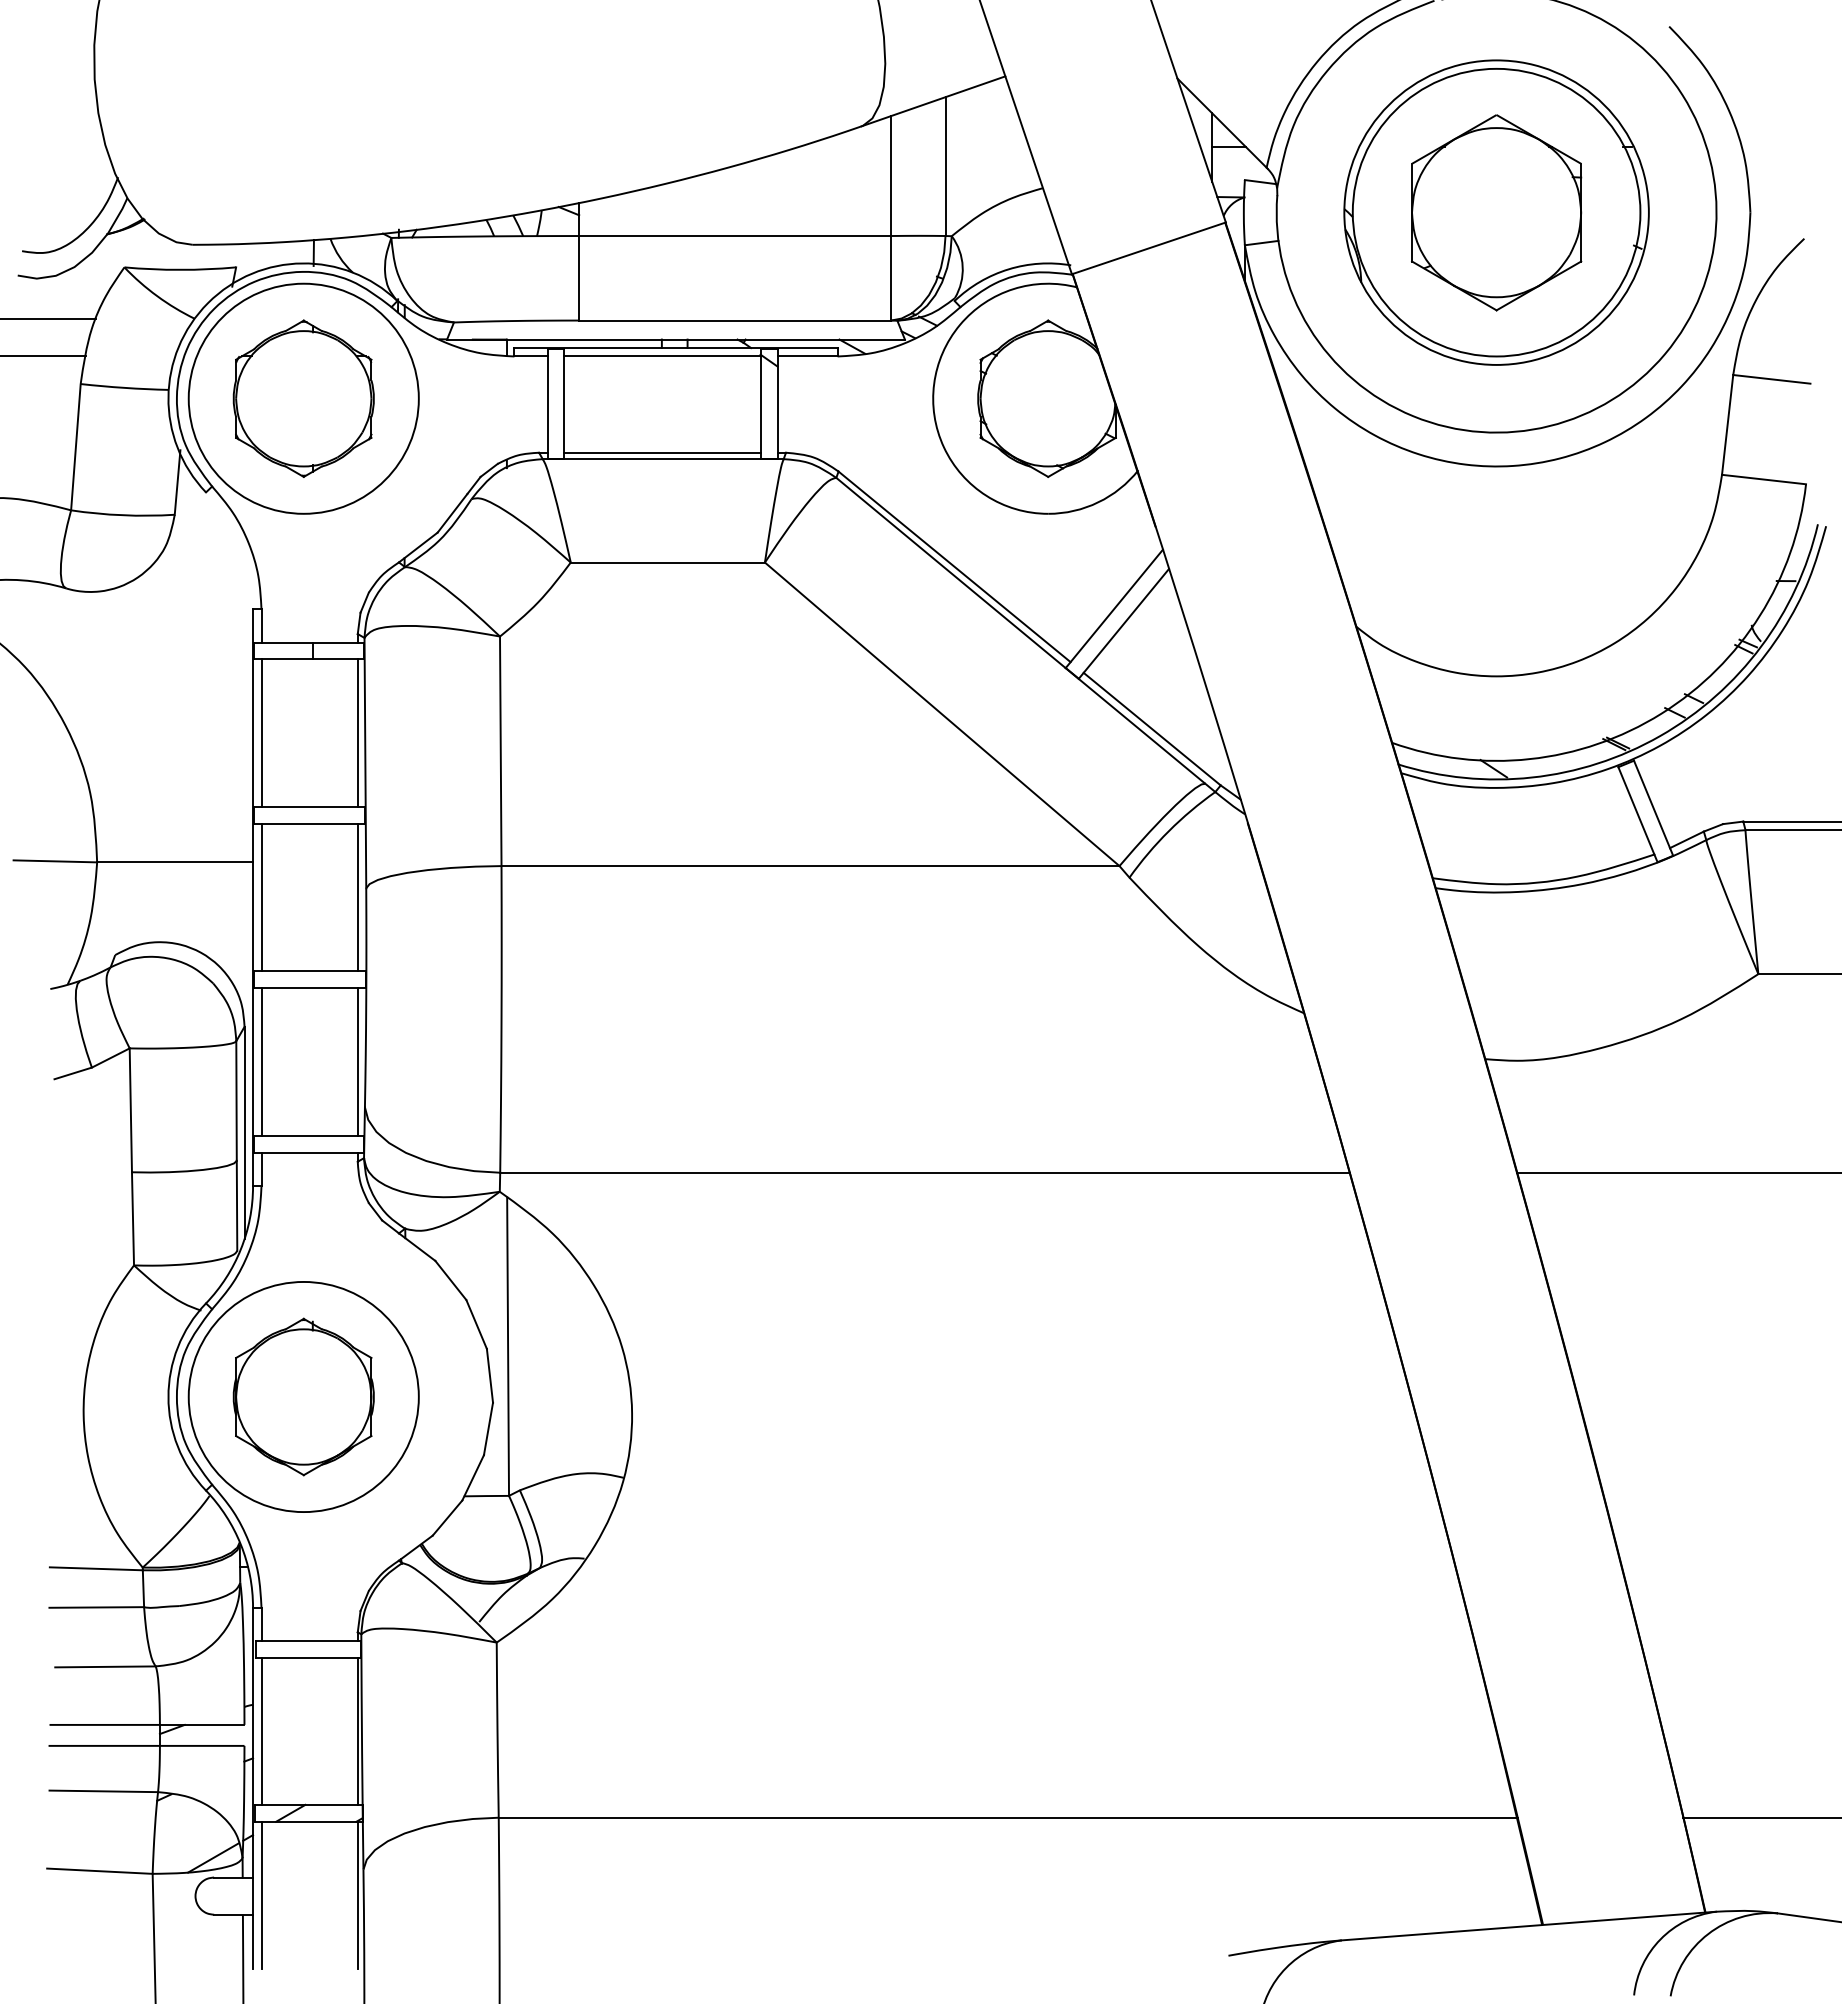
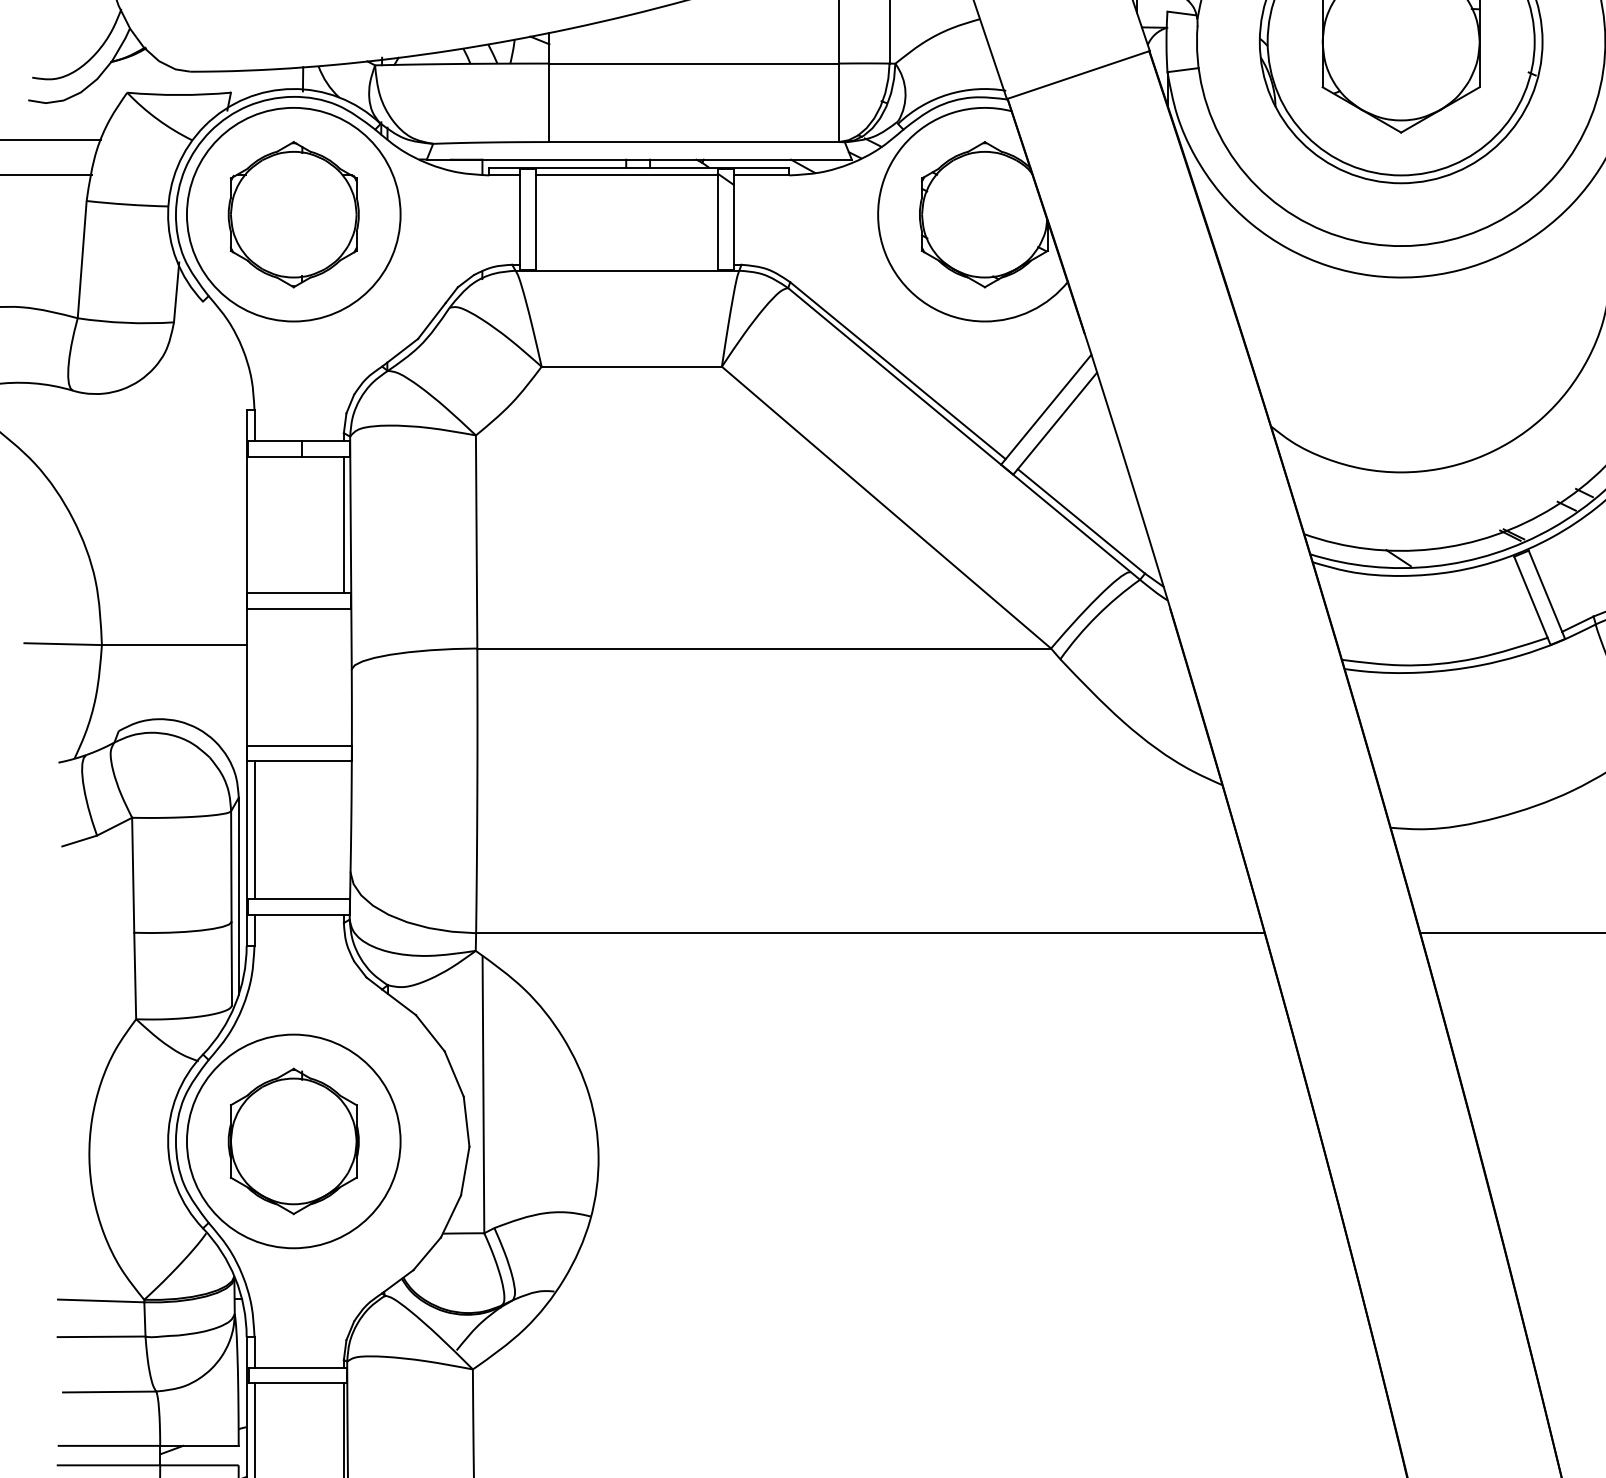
line: (662, 452) -> (626, 264), removed
line: (261, 732) -> (254, 524), removed
line: (261, 896) -> (254, 676), removed
line: (357, 896) -> (343, 676), removed
line: (357, 1061) -> (343, 829), removed

